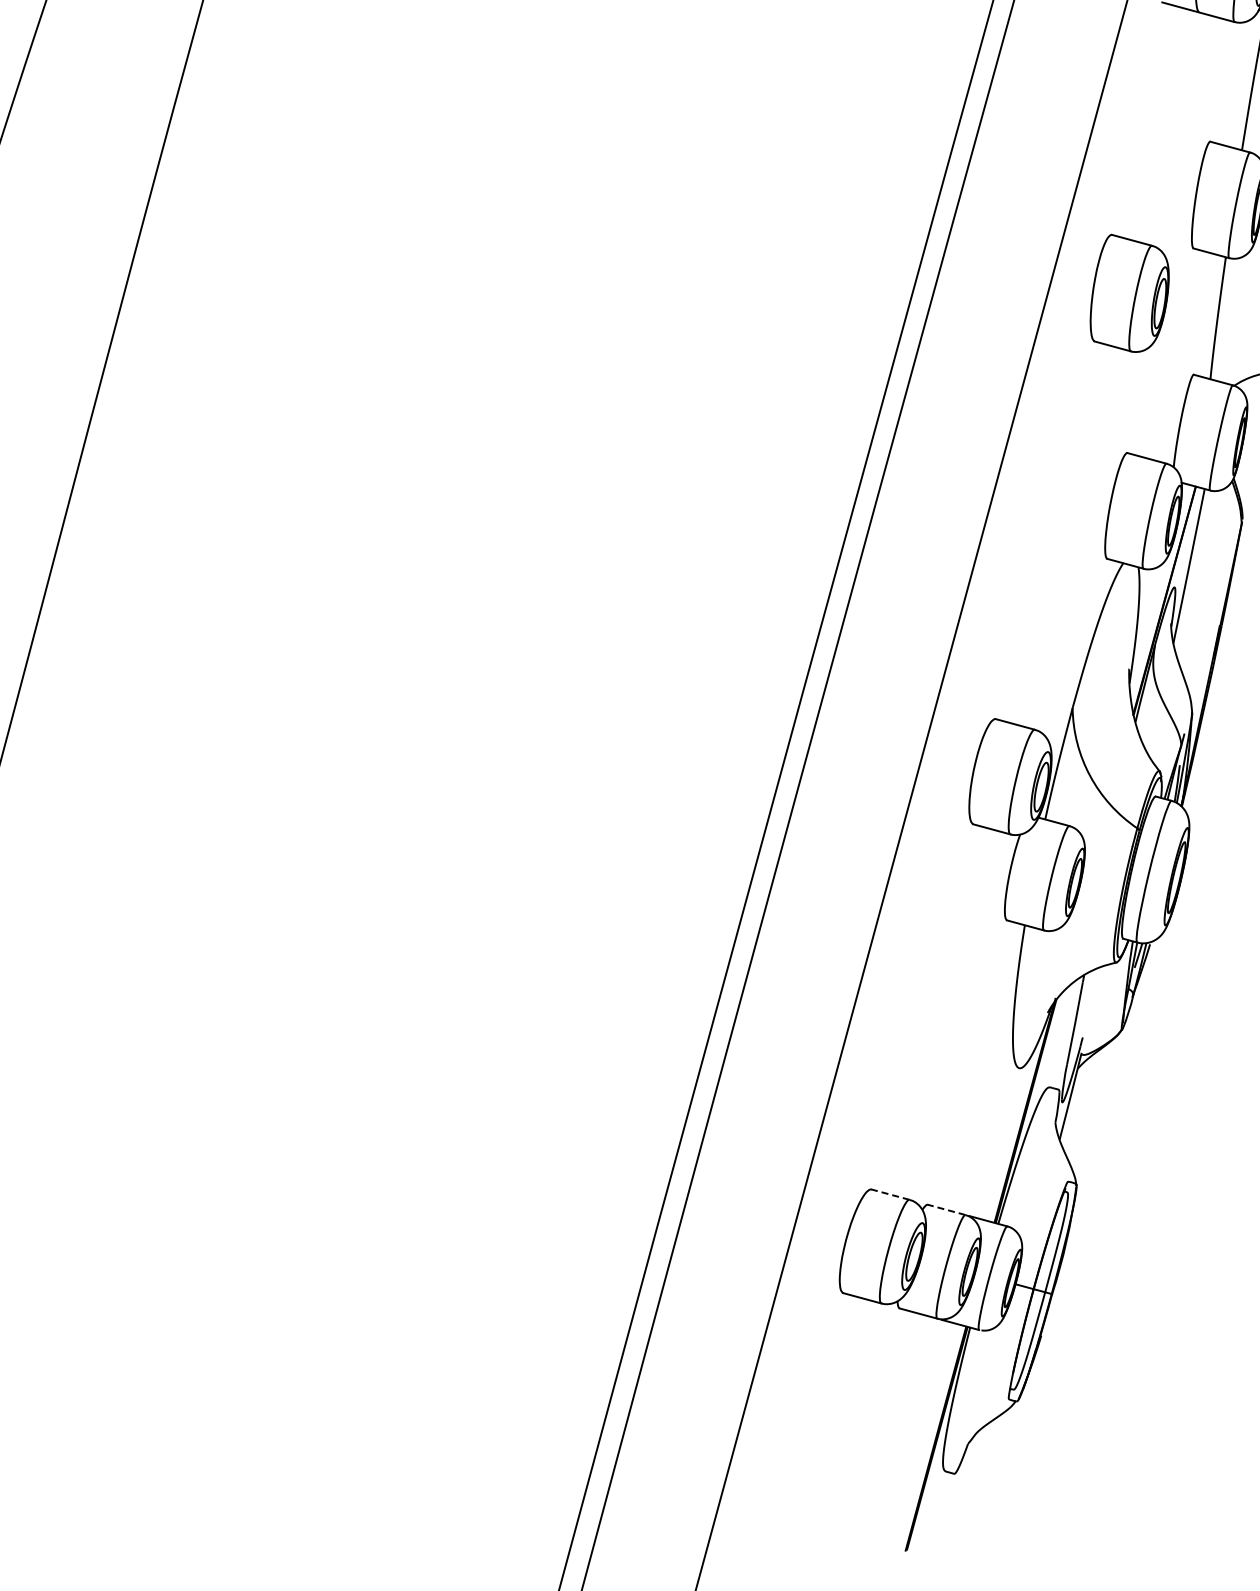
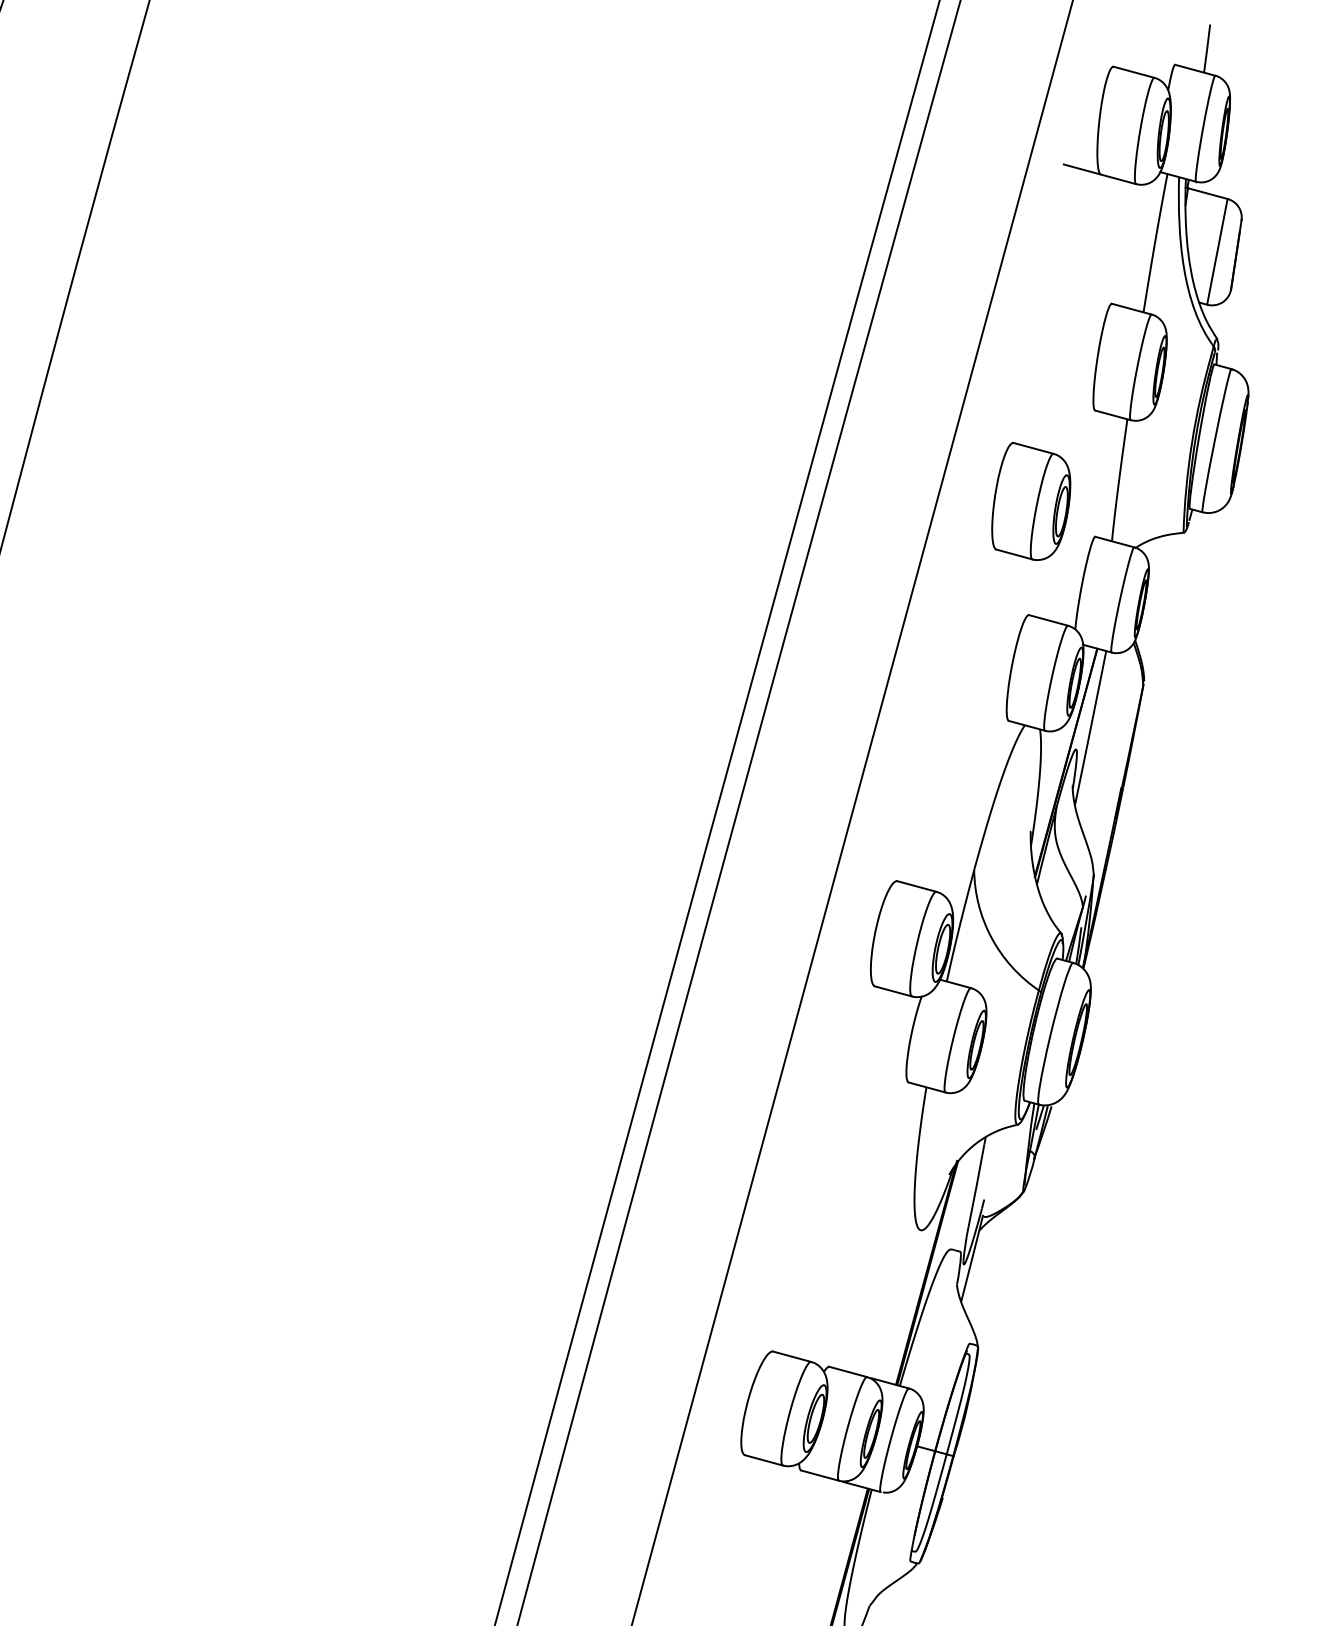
part: (1129, 293) -> (1031, 501), moved
line: (889, 1194) -> (791, 1356), dashed -> solid
line: (946, 1209) -> (848, 1371), dashed -> solid

